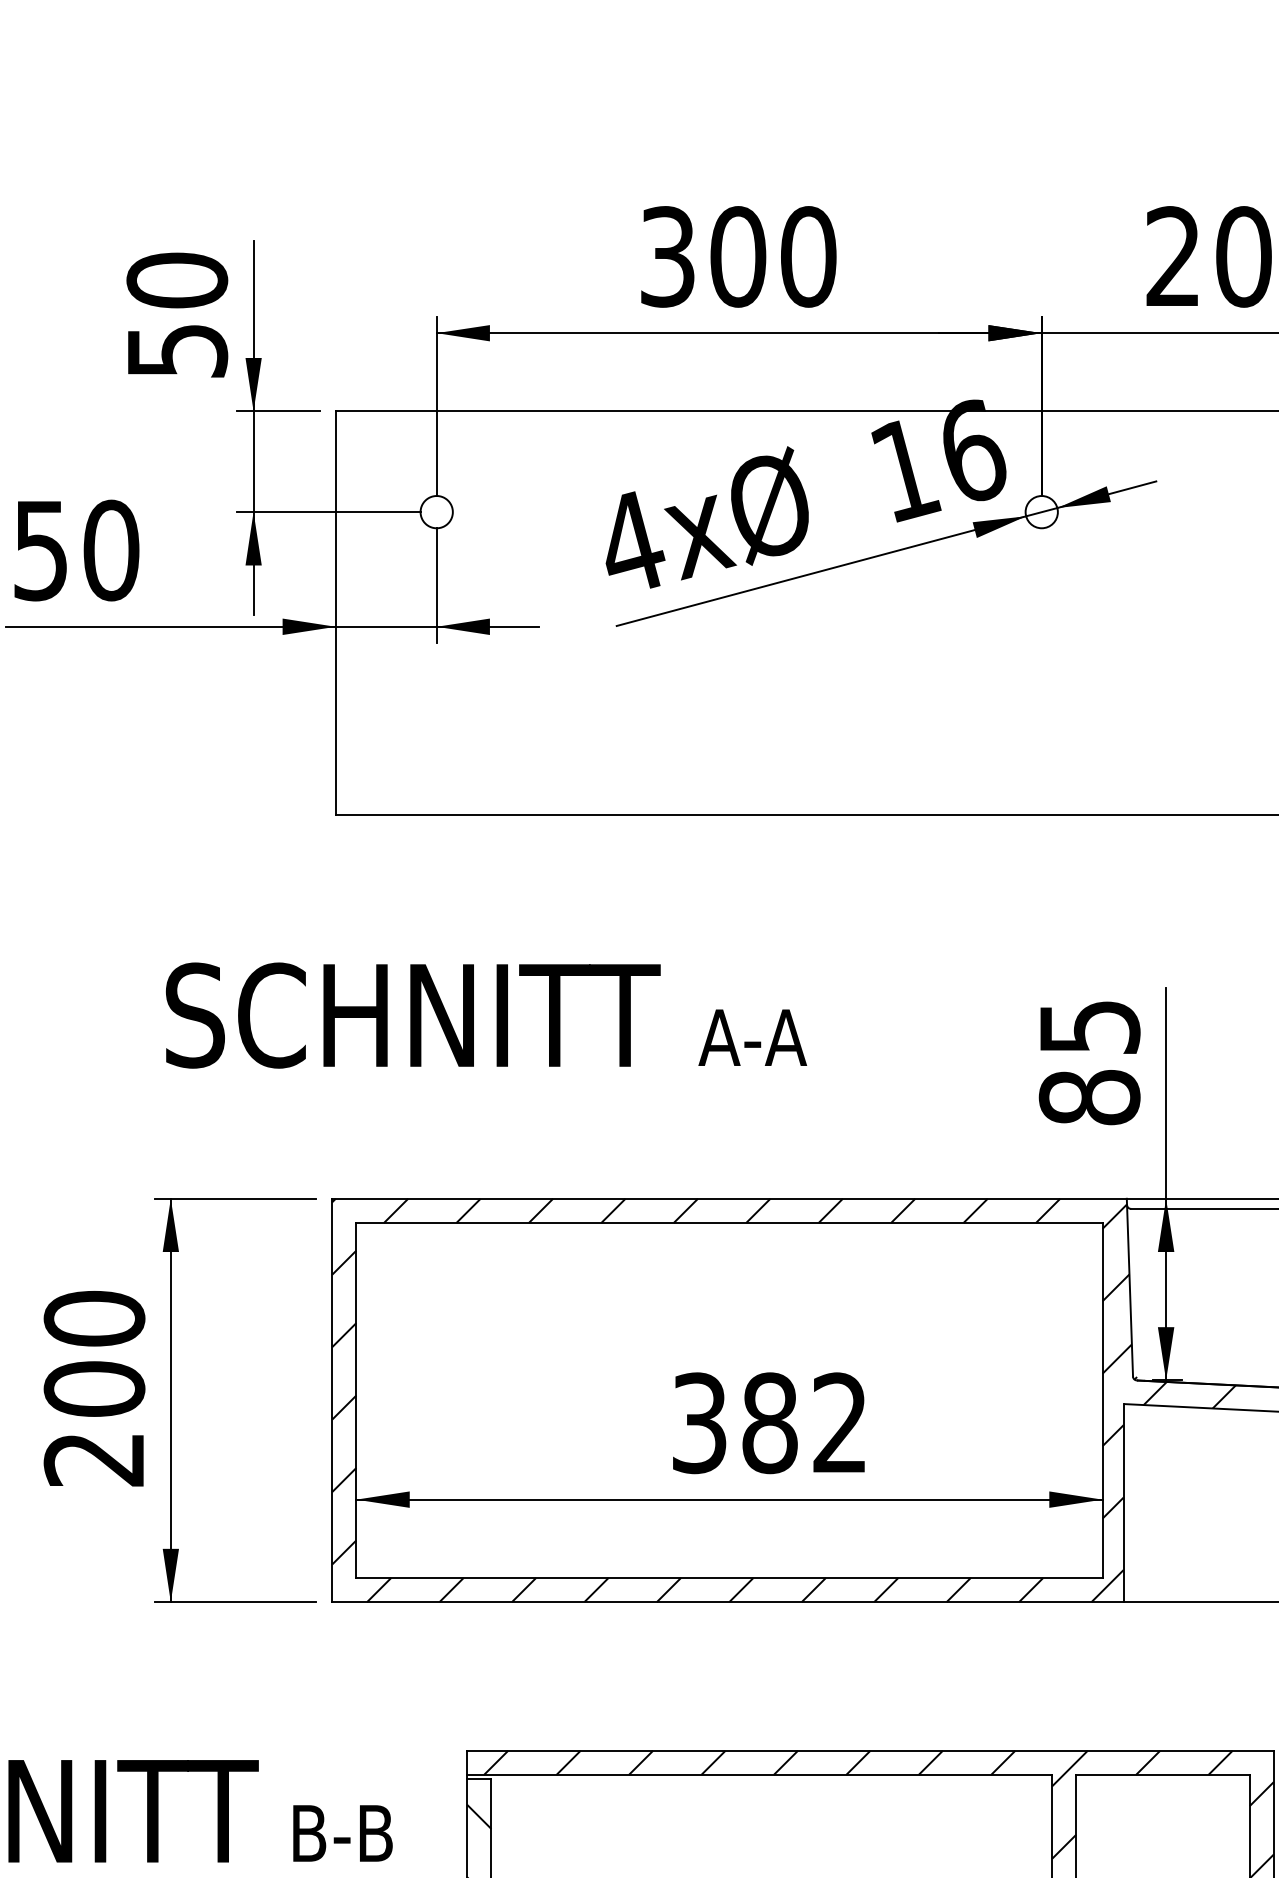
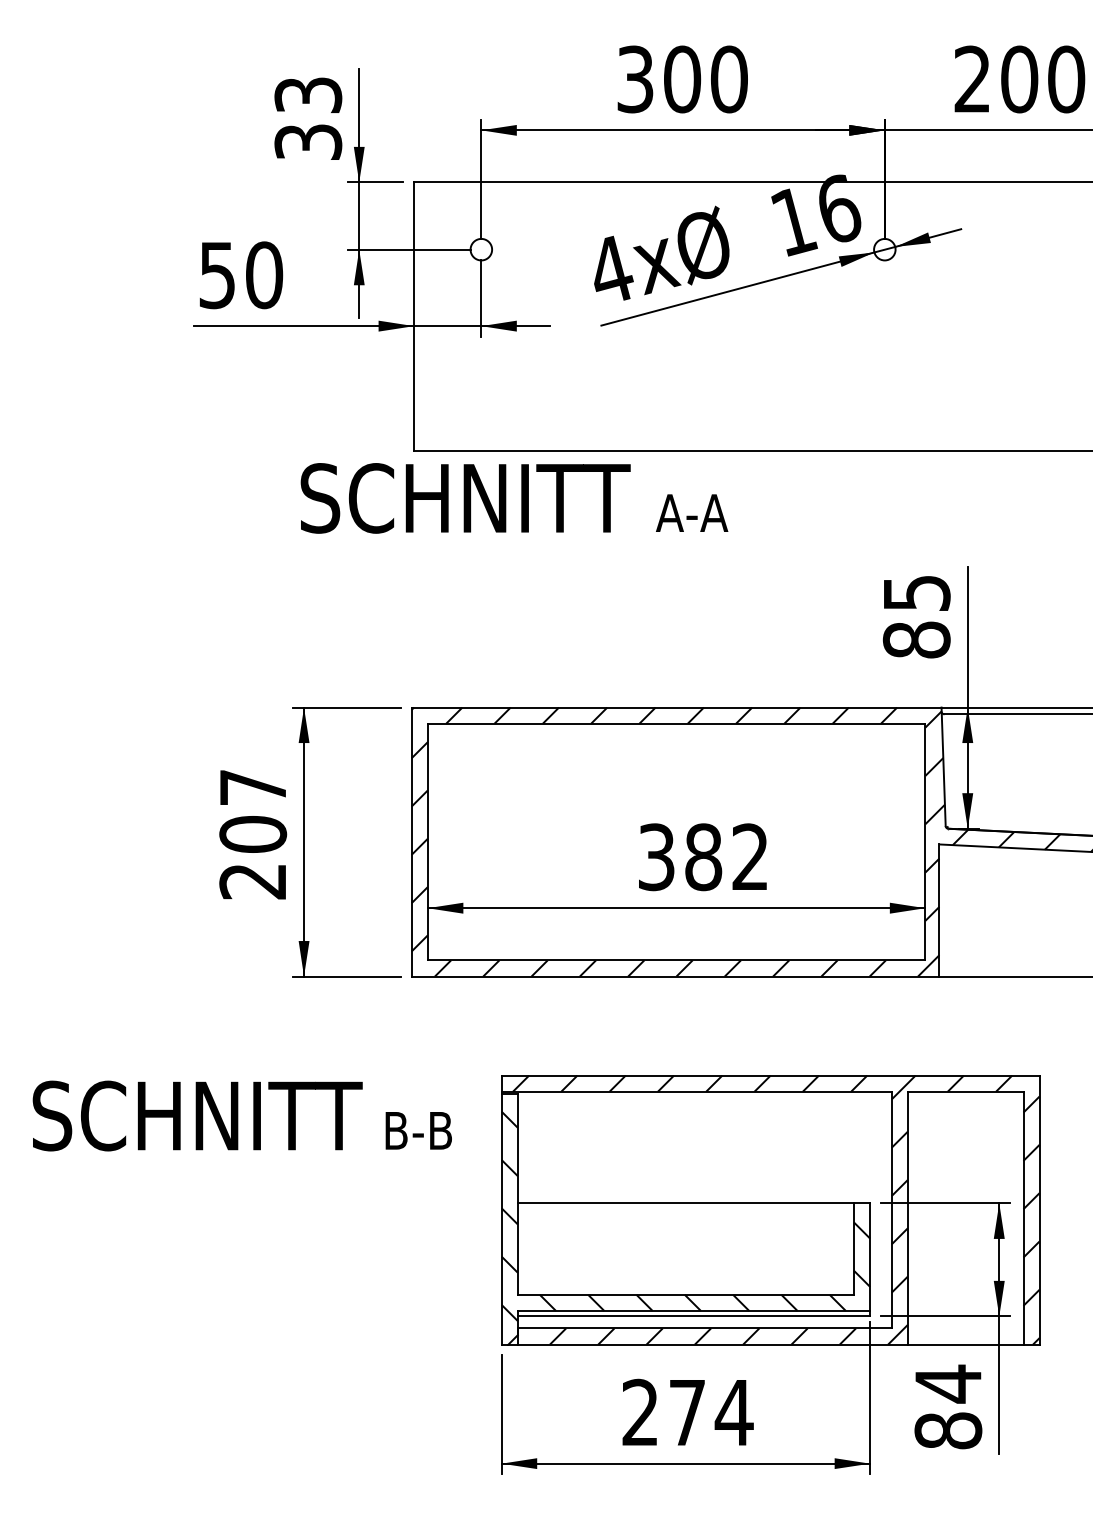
text: (177, 313) -> (308, 117), 50 -> 33
text: (486, 1015) -> (514, 498), moved
text: (95, 1318) -> (253, 787), 200 -> 207

